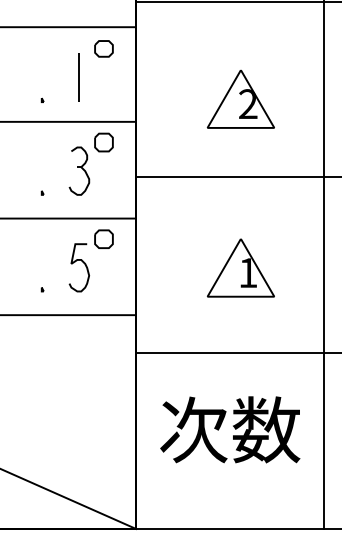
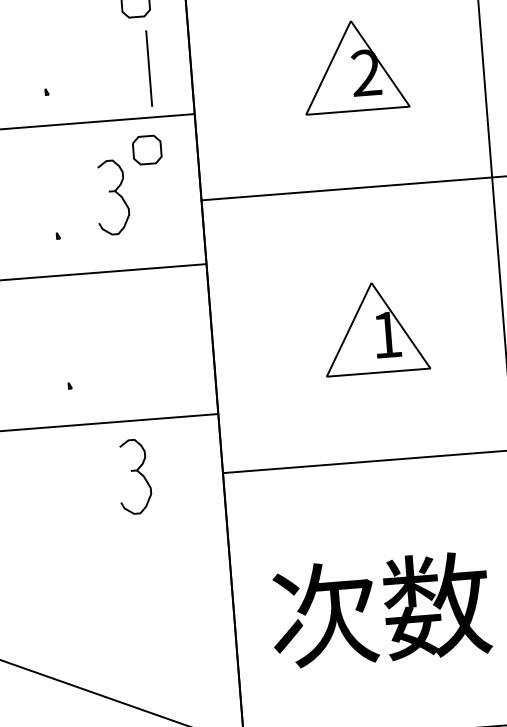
line: (78, 77) -> (147, 68), moved
part: (90, 260) -> (140, 334), removed
part: (79, 350) -> (134, 475), added
text: (230, 429) -> (380, 609), moved

